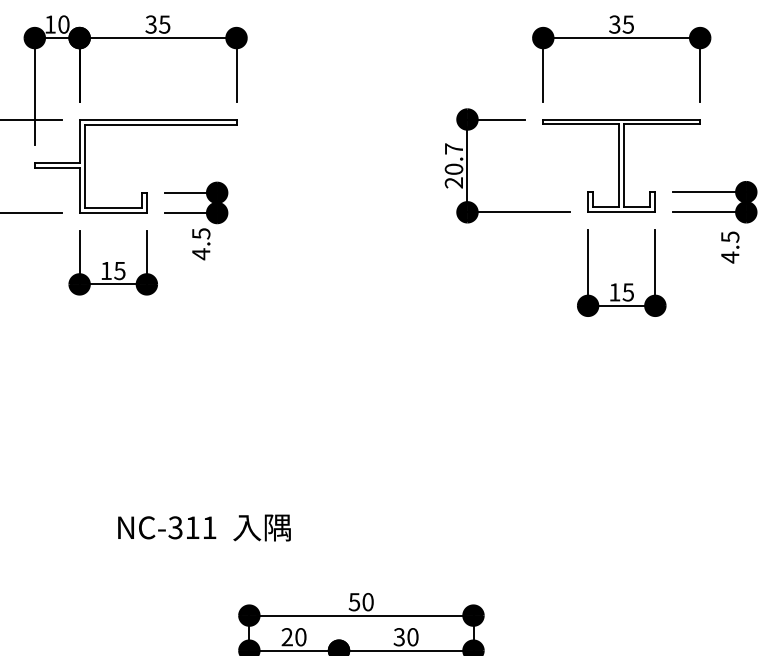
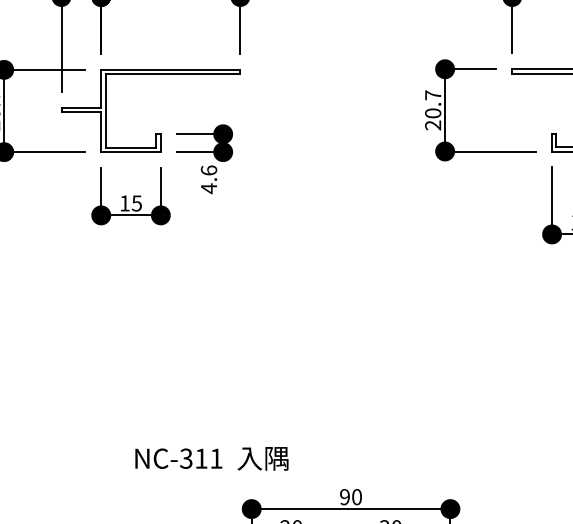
text: (201, 233) -> (209, 170), 4.5 -> 4.6
text: (204, 527) -> (211, 458), moved
text: (354, 602) -> (344, 497), 50 -> 90

